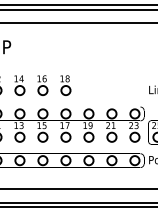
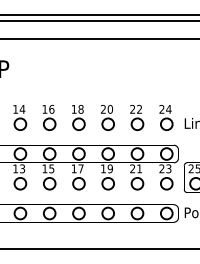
part: (88, 85) -> (107, 117), added
part: (111, 85) -> (136, 117), added
part: (134, 85) -> (166, 117), added

